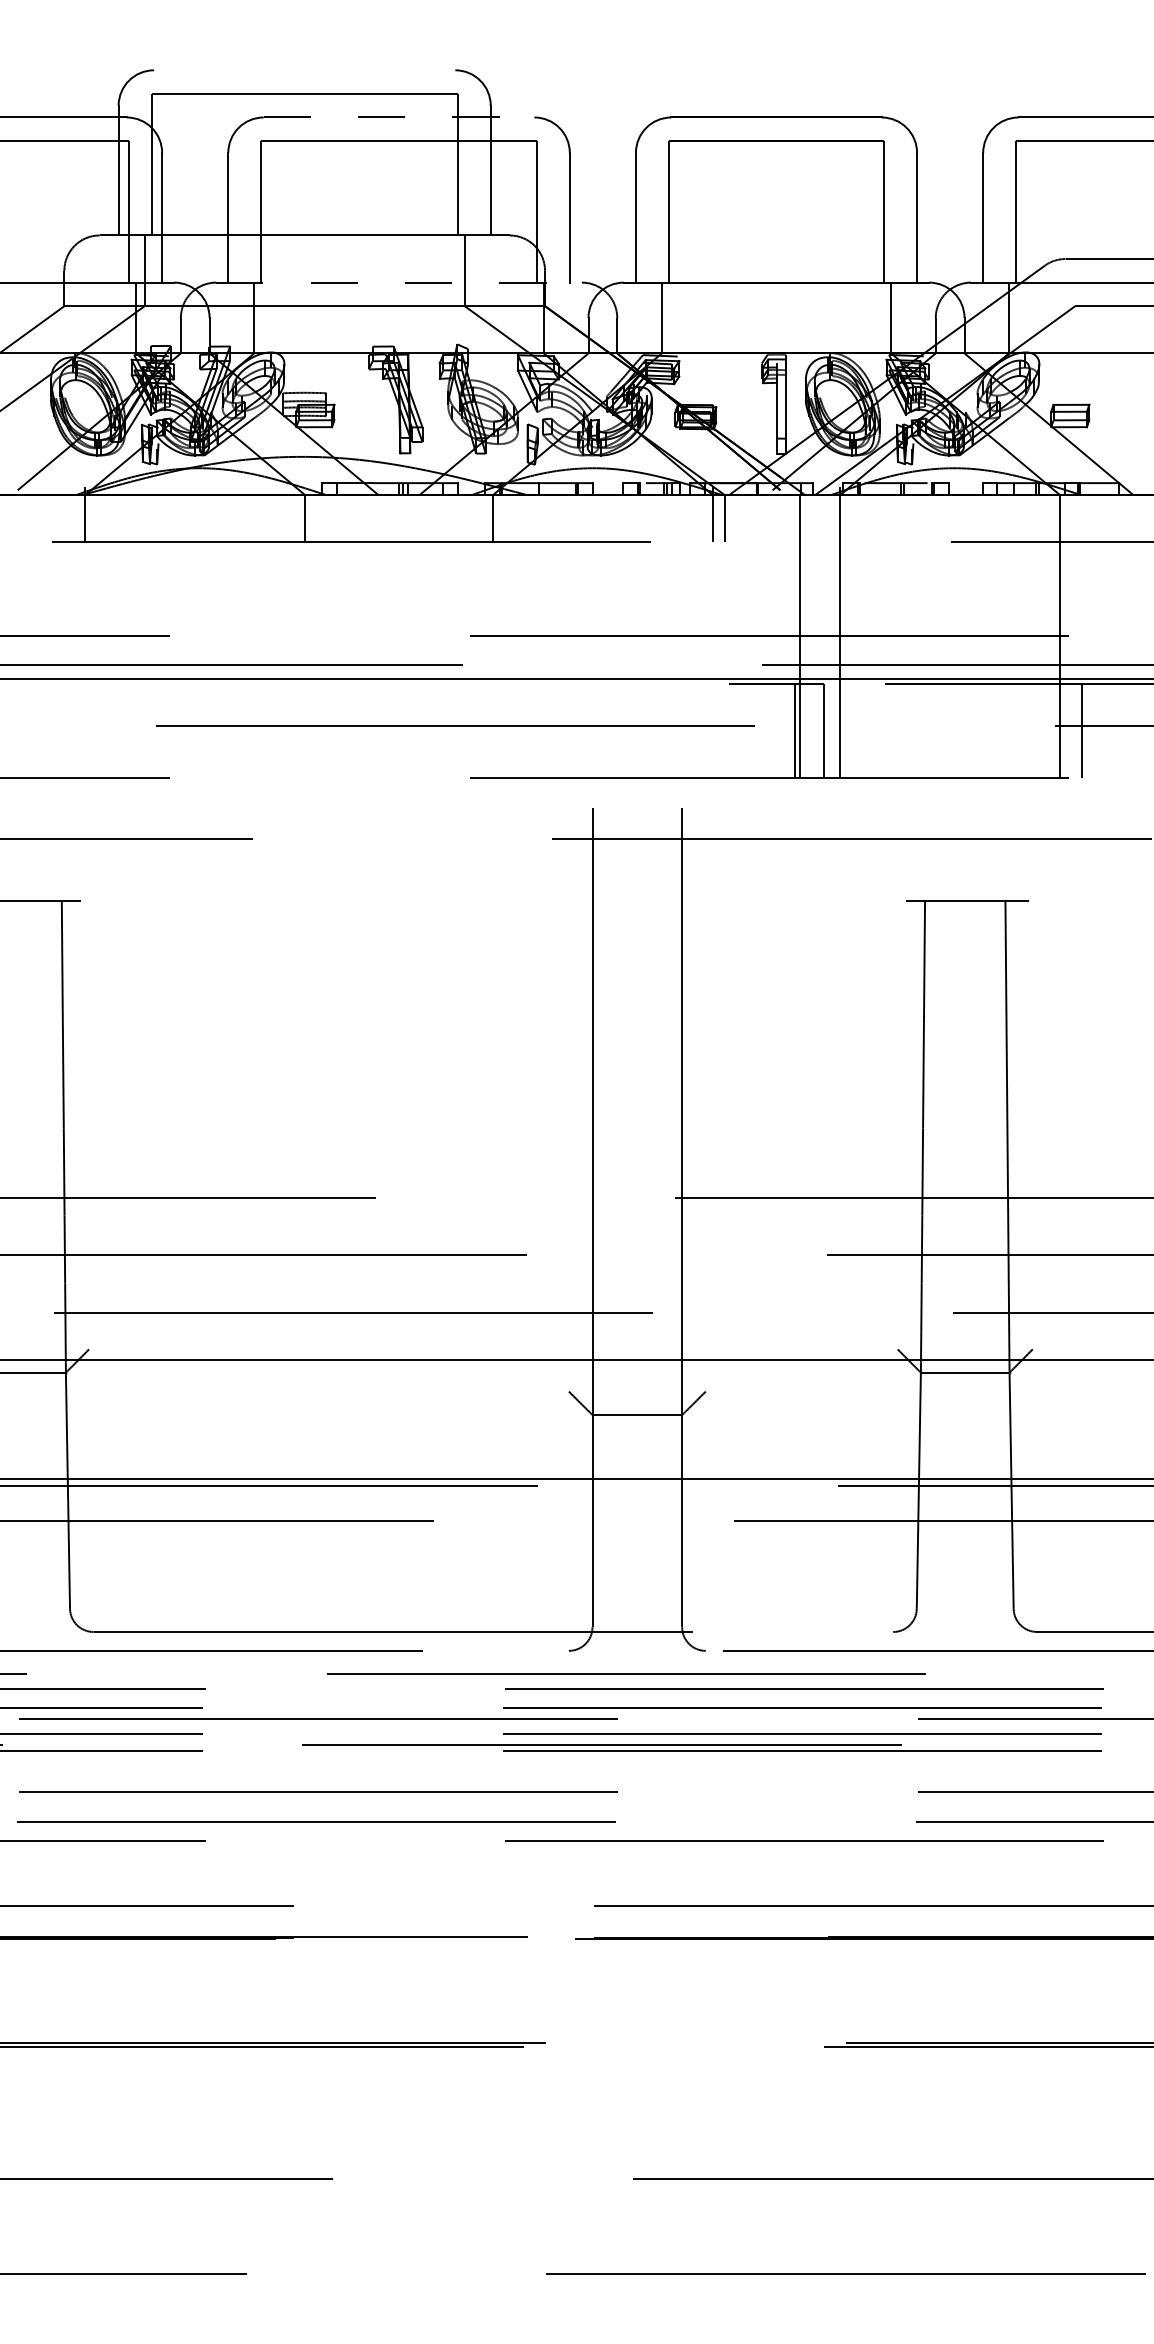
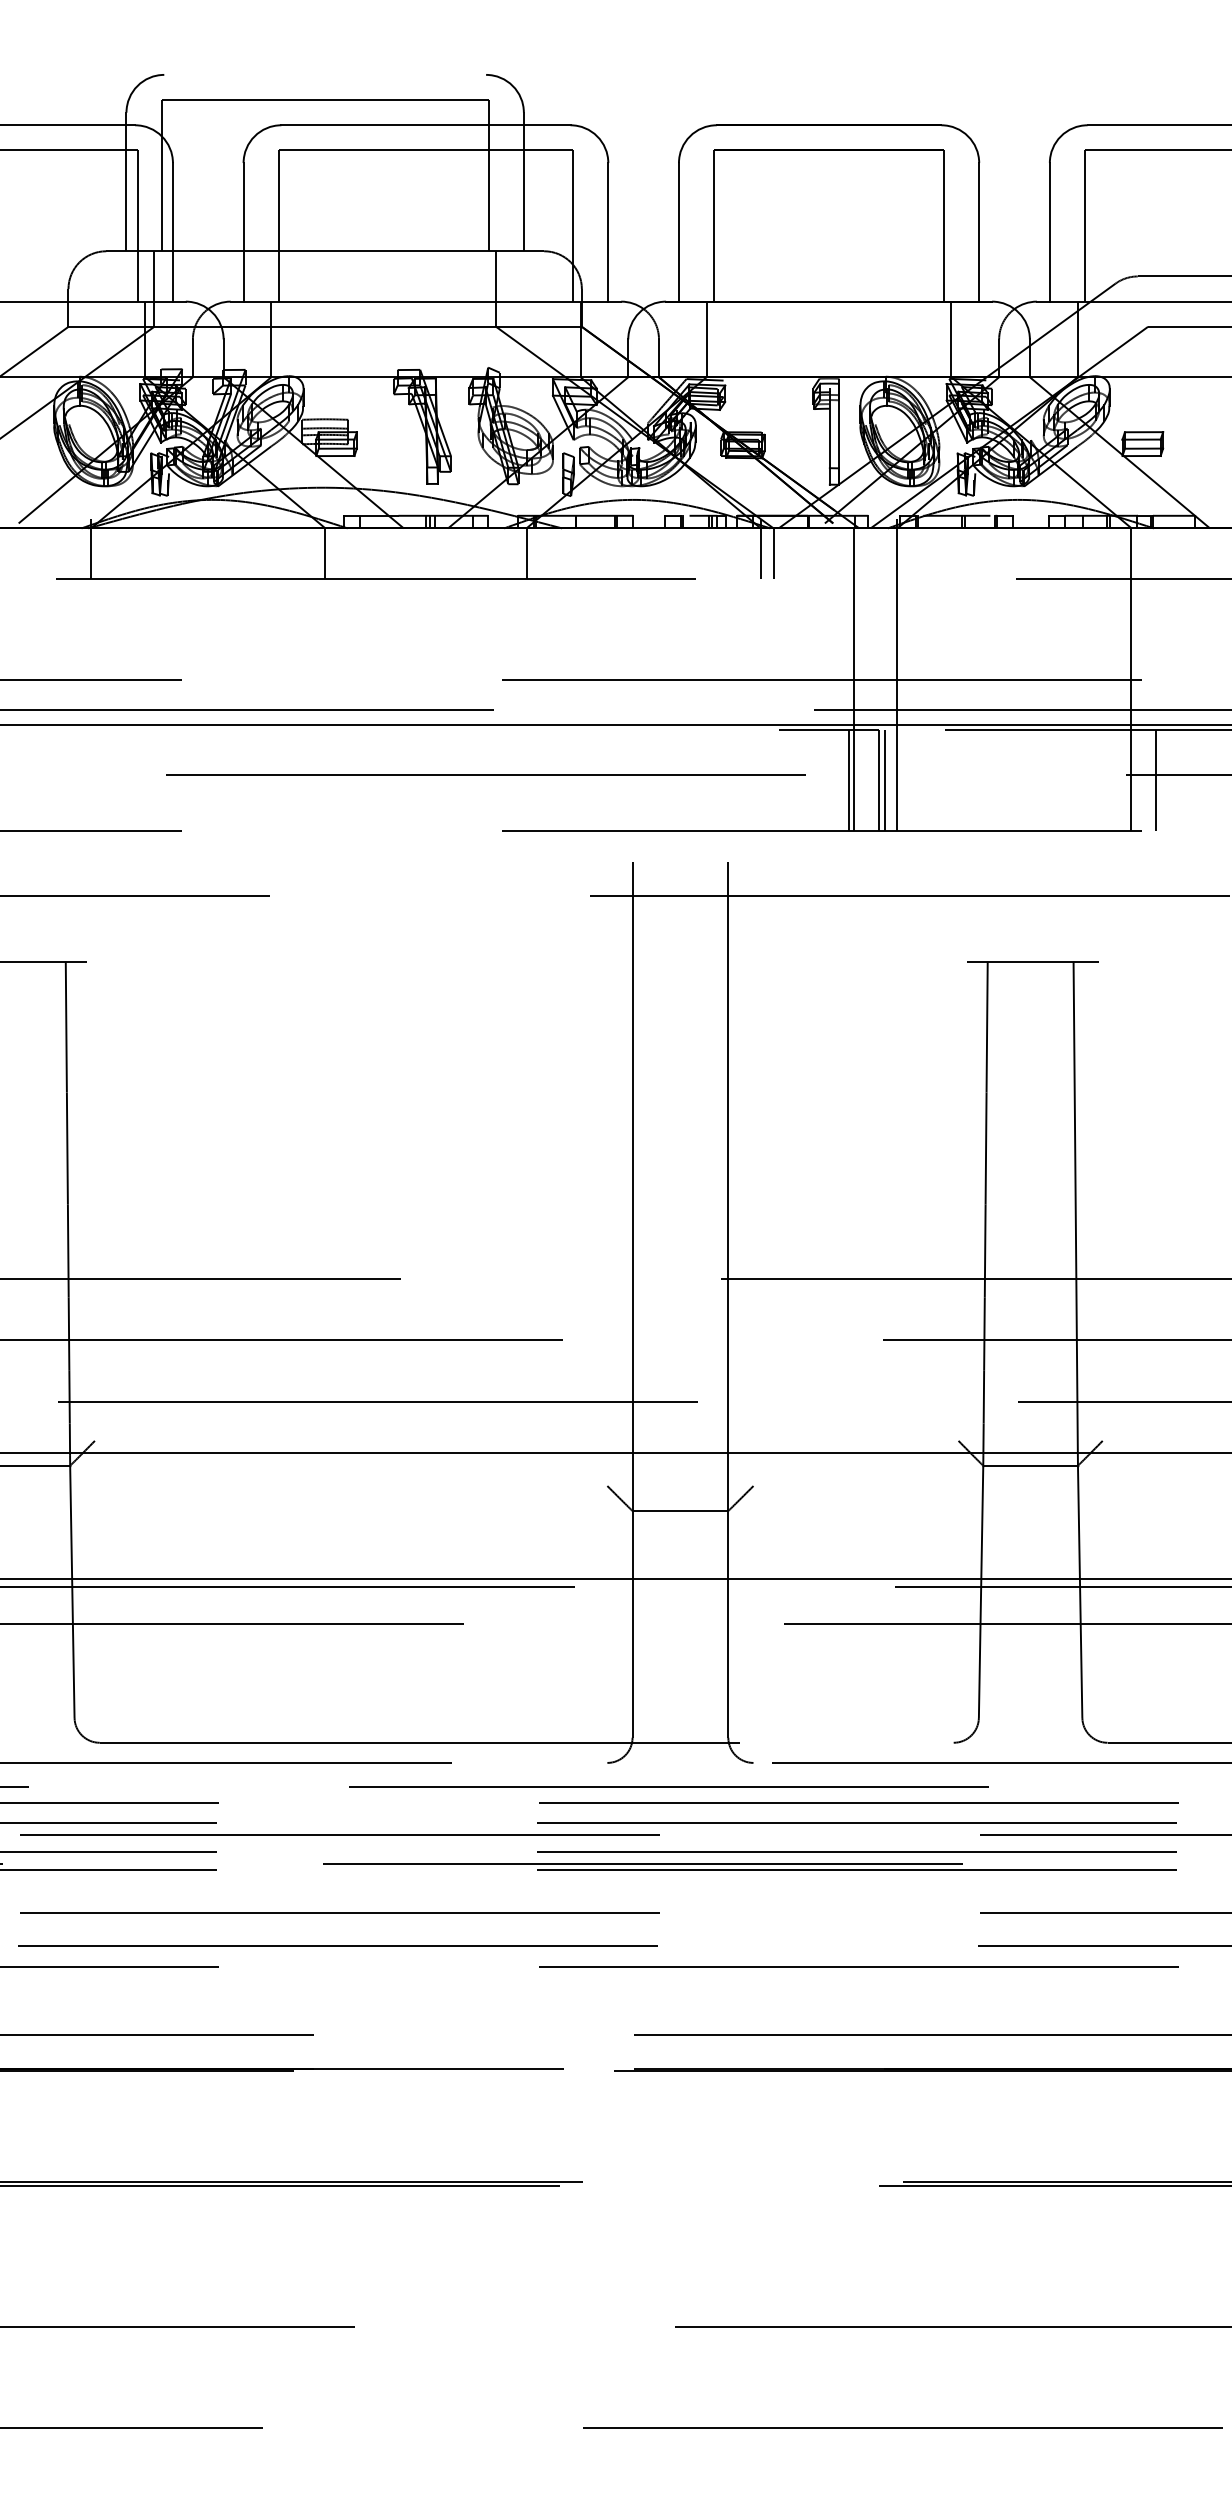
line: (399, 117) -> (426, 125), dashed -> solid
line: (399, 282) -> (426, 301), dashed -> solid
line: (829, 730) -> (885, 779), added

